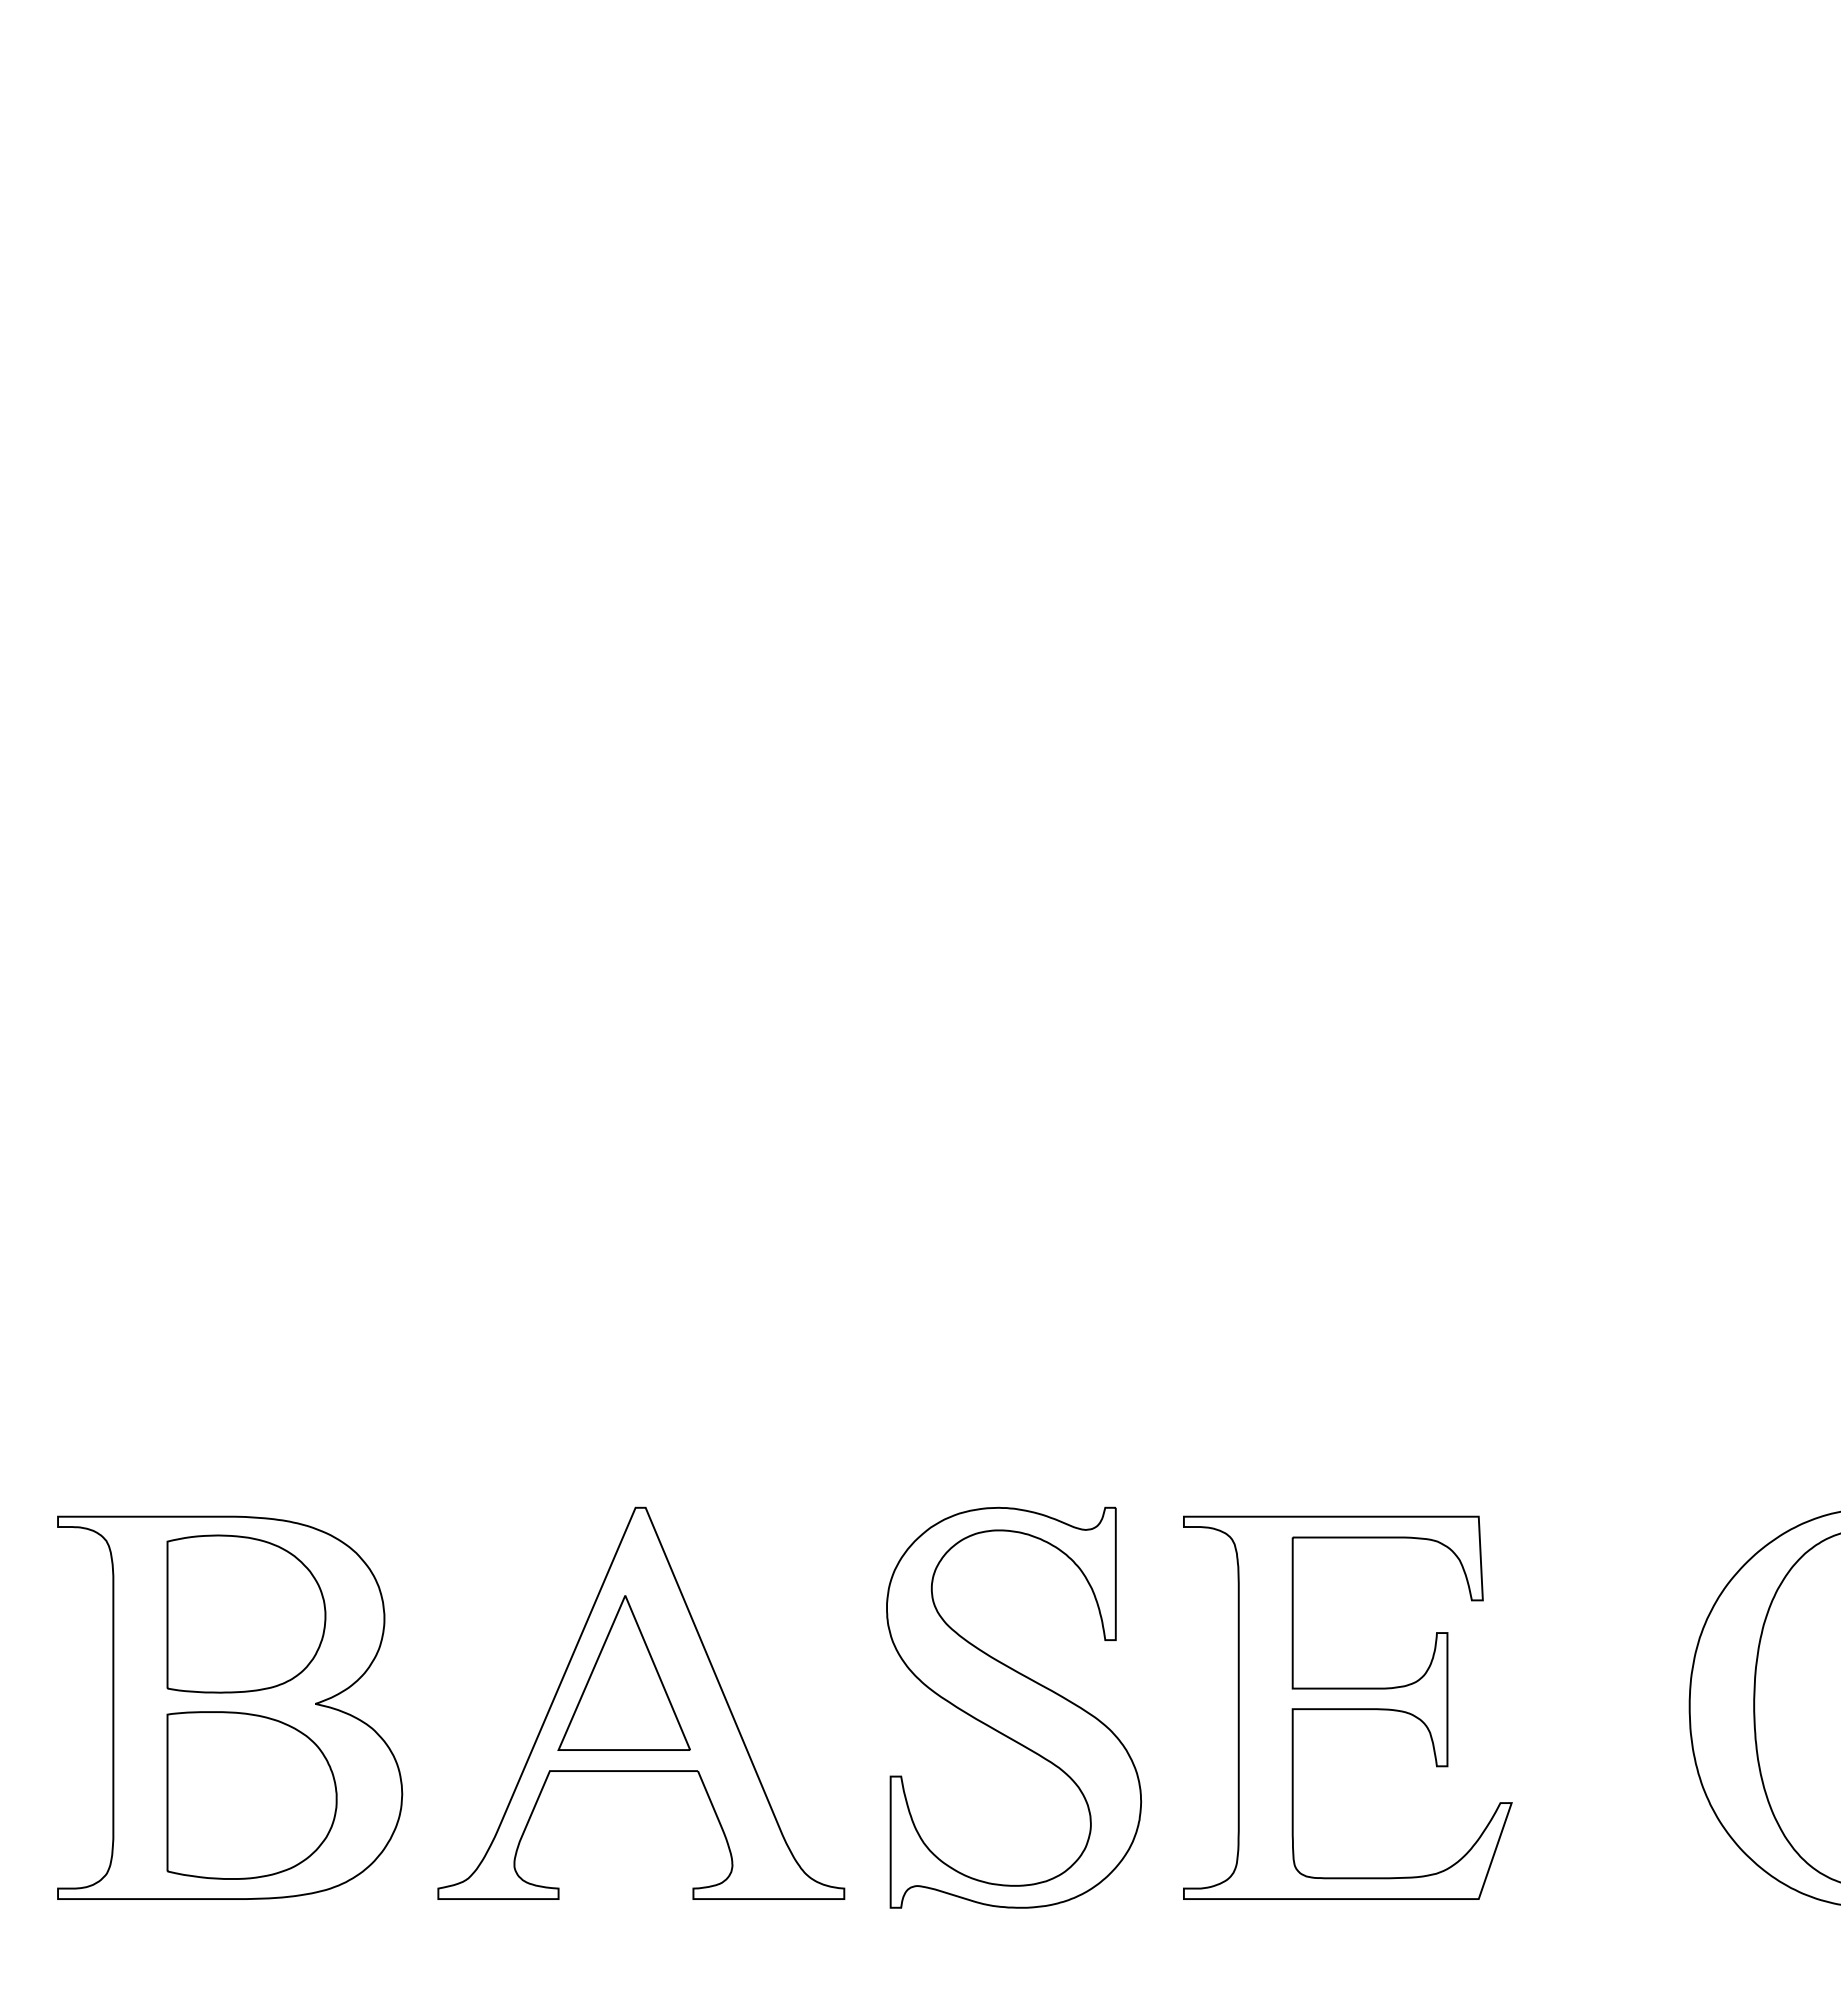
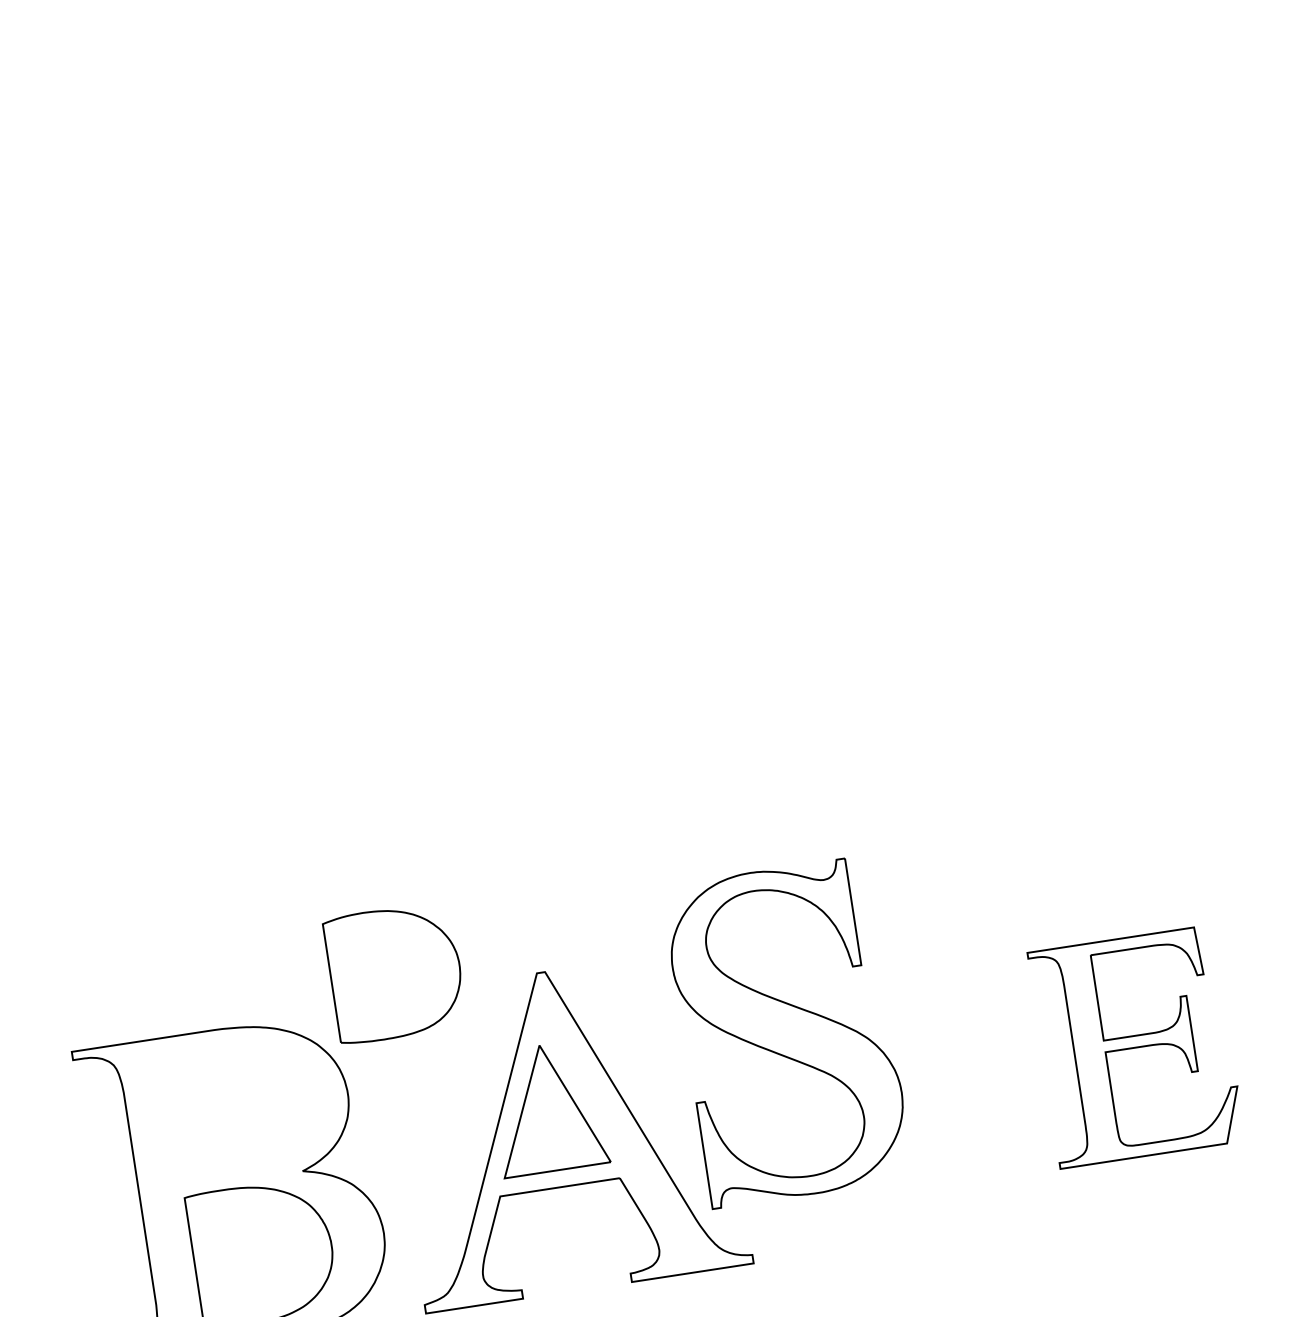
part: (246, 1613) -> (395, 972), moved
part: (1014, 1707) -> (787, 1032), moved
part: (1347, 1707) -> (1136, 1046), size x0.7

